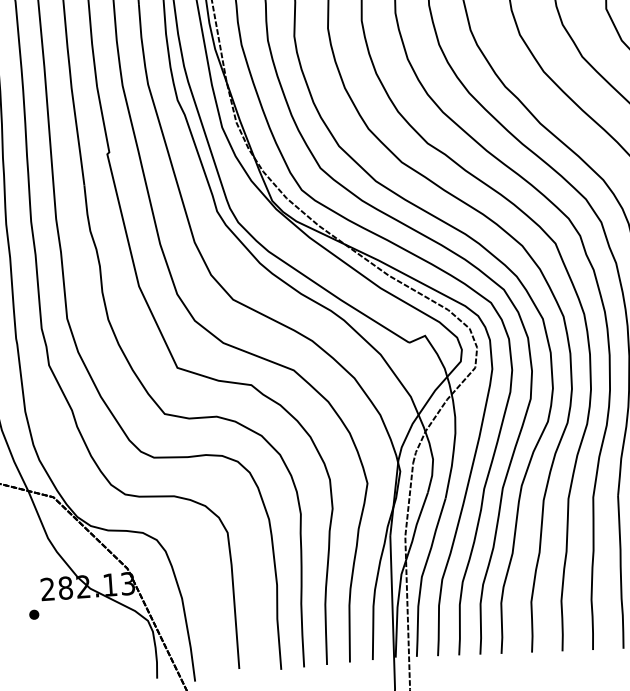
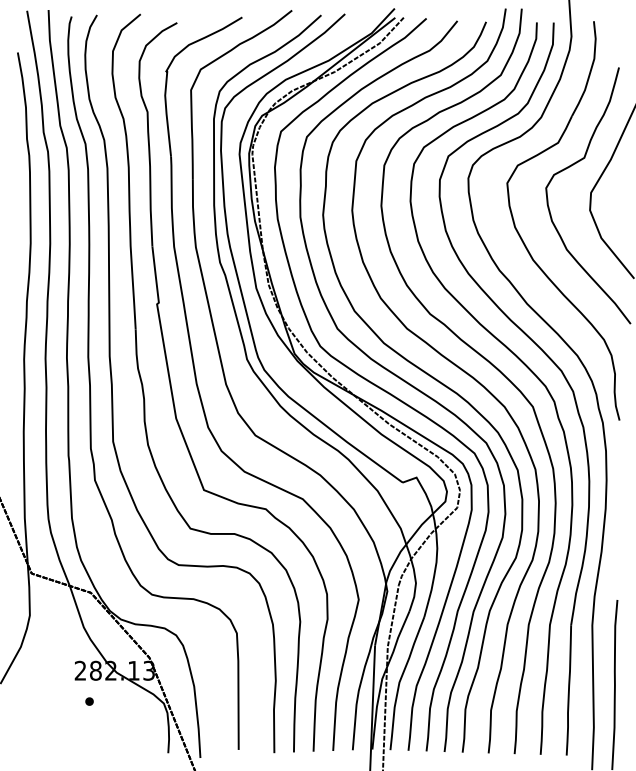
part: (34, 614) -> (89, 701), moved

